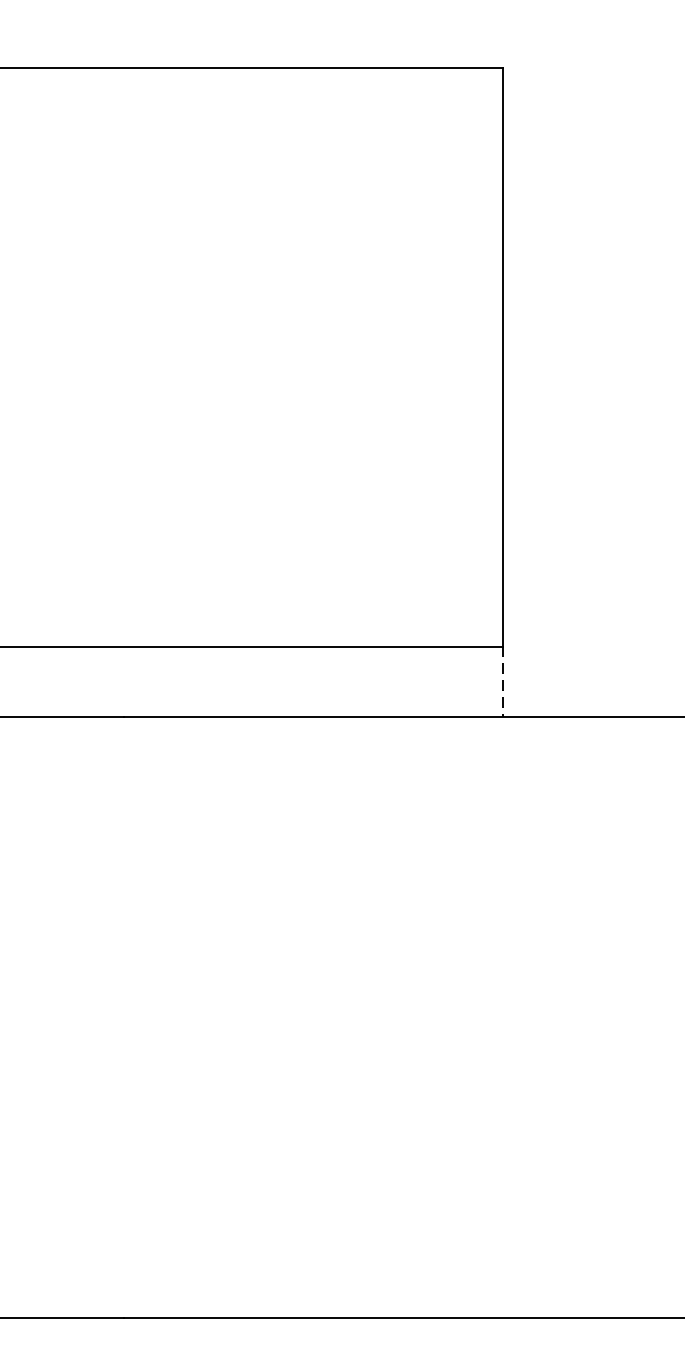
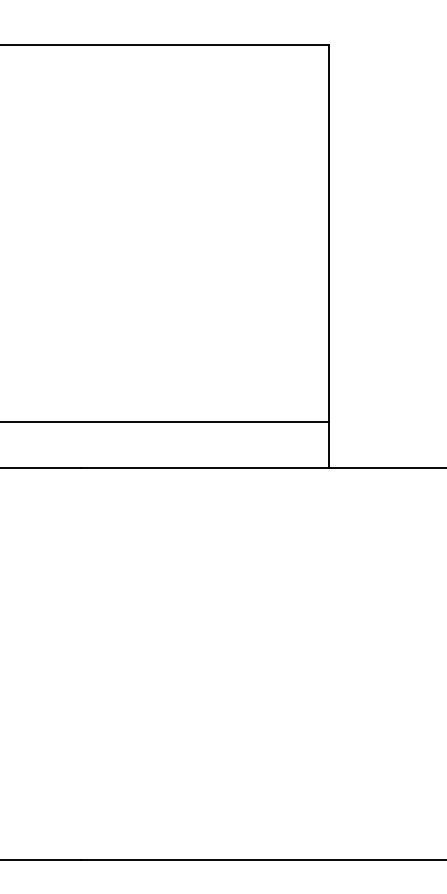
line: (503, 682) -> (328, 445), dashed -> solid

